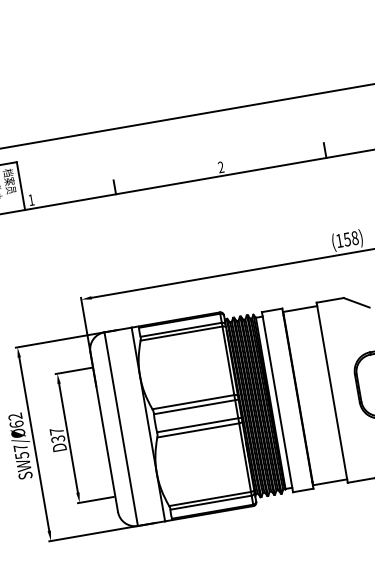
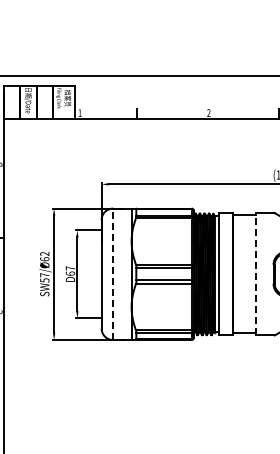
line: (332, 391) -> (256, 273), solid -> dashed
line: (121, 429) -> (113, 274), solid -> dashed
text: (58, 438) -> (70, 273), D37 -> D67

